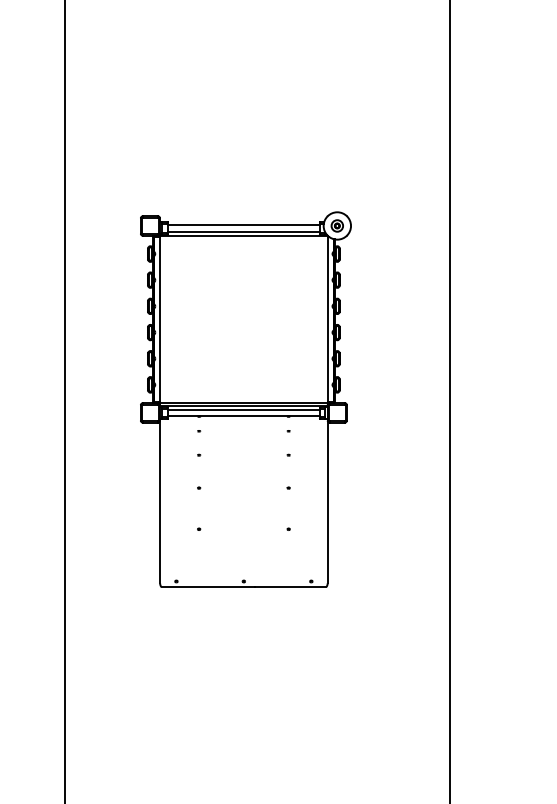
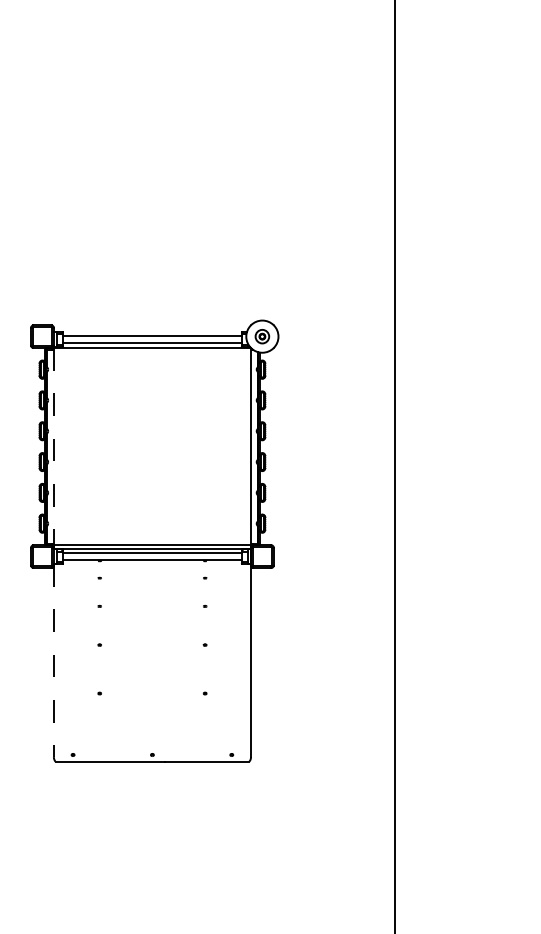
line: (160, 319) -> (54, 446), solid -> dashed
line: (160, 501) -> (54, 660), solid -> dashed

